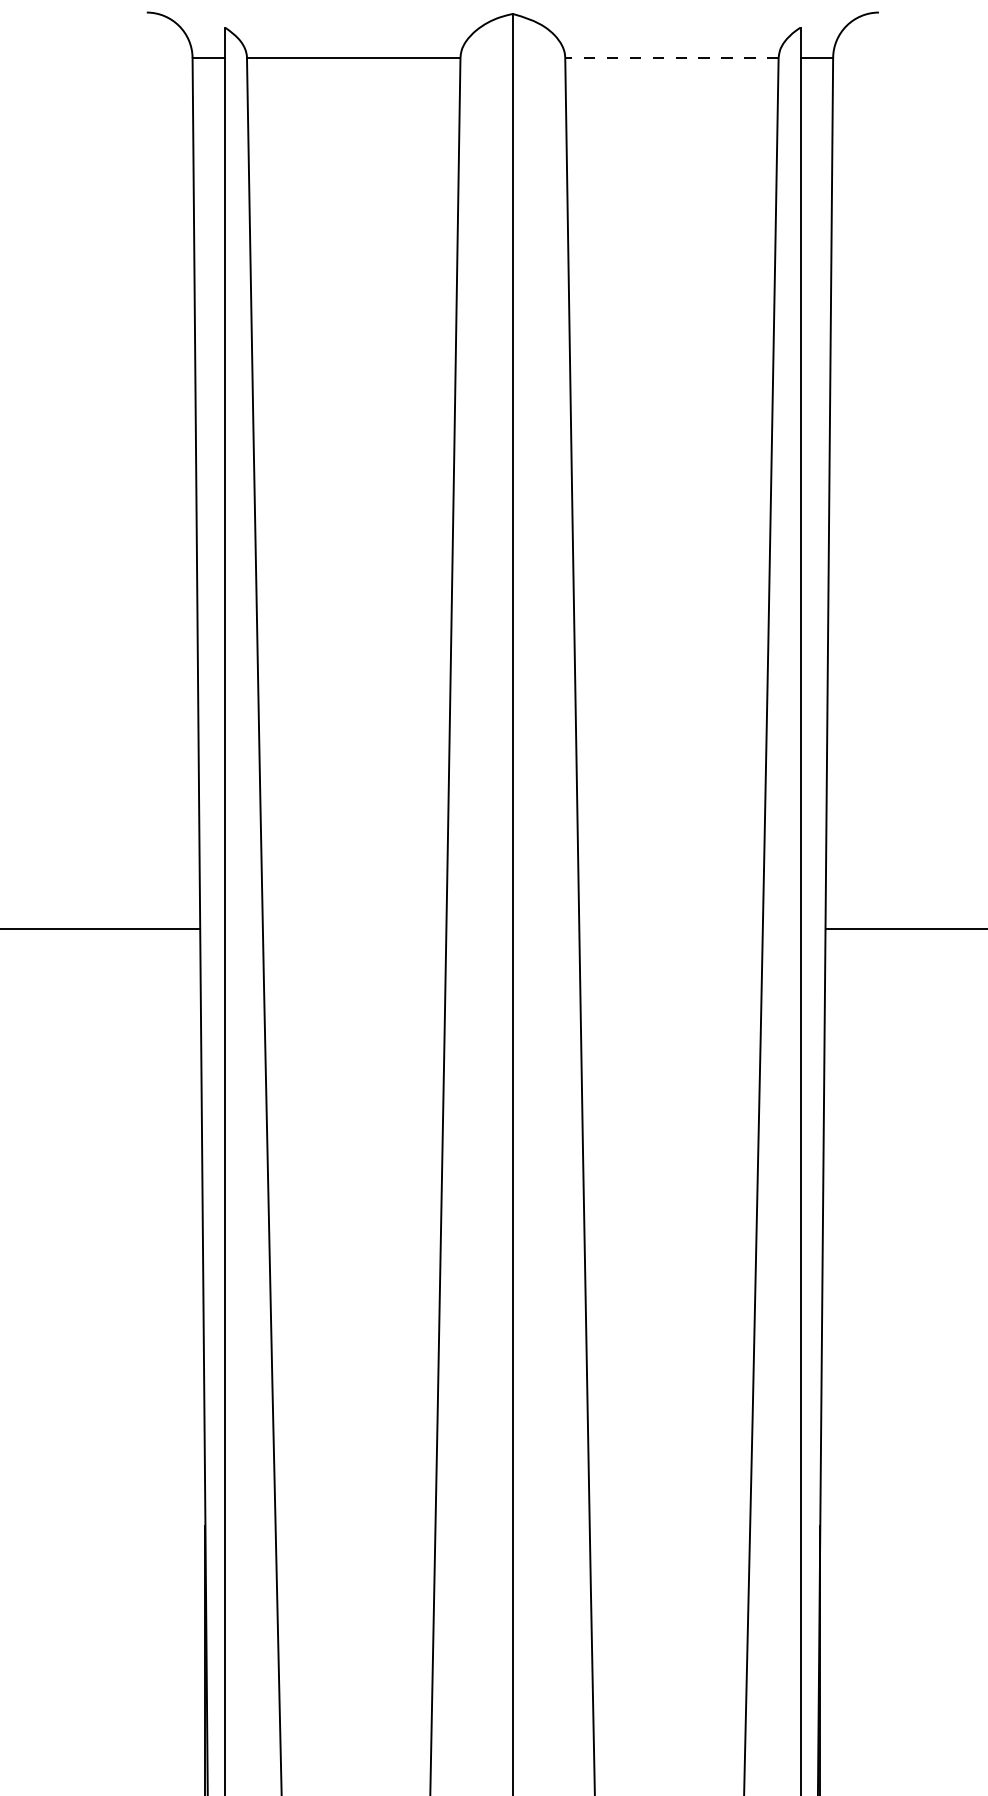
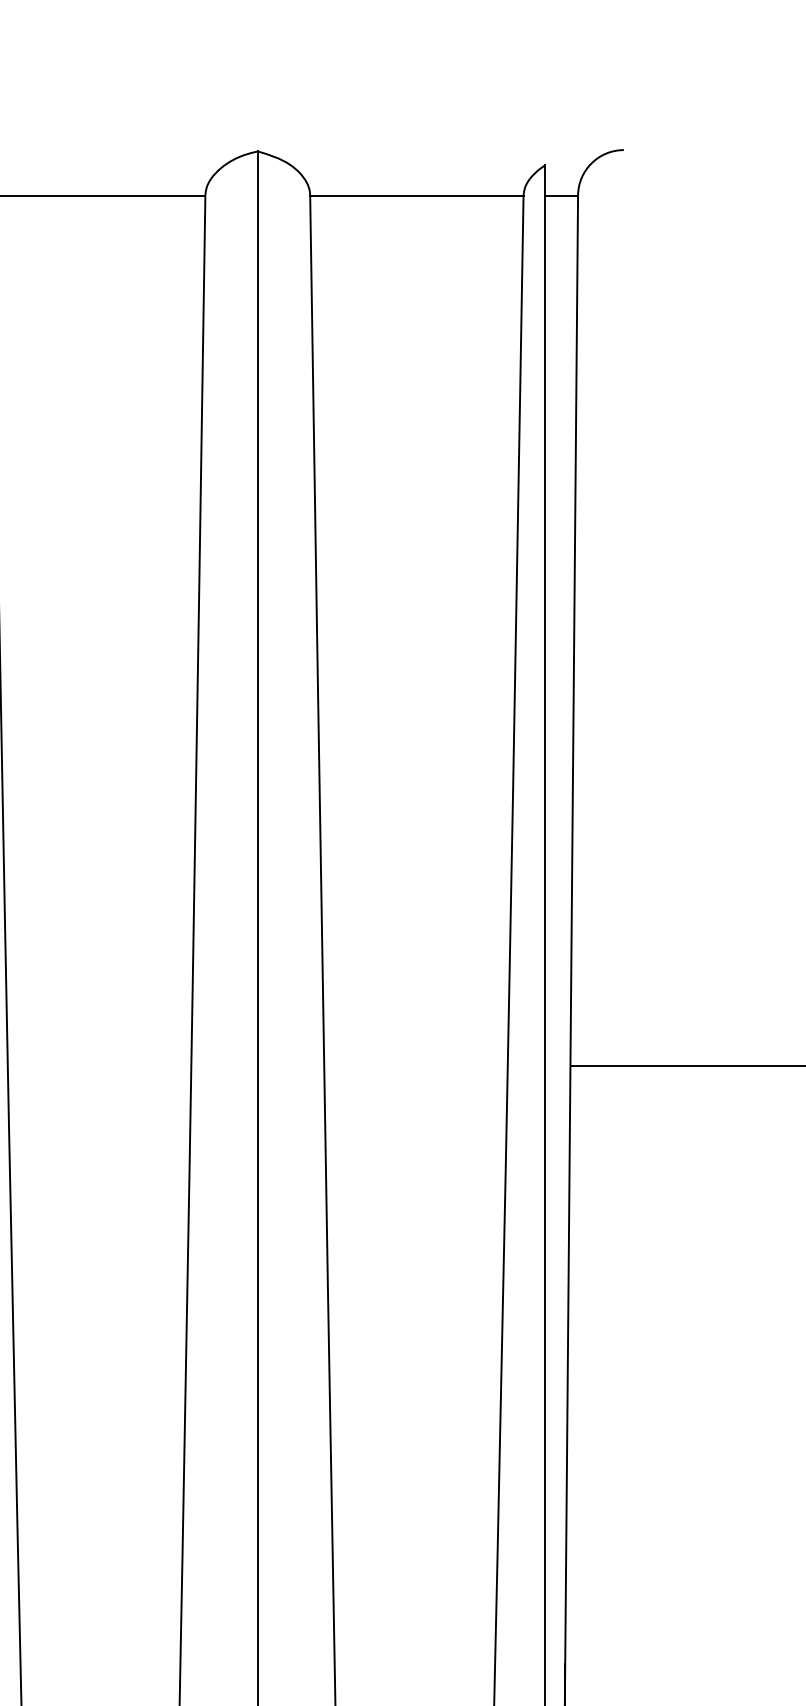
line: (671, 58) -> (416, 196), dashed -> solid

